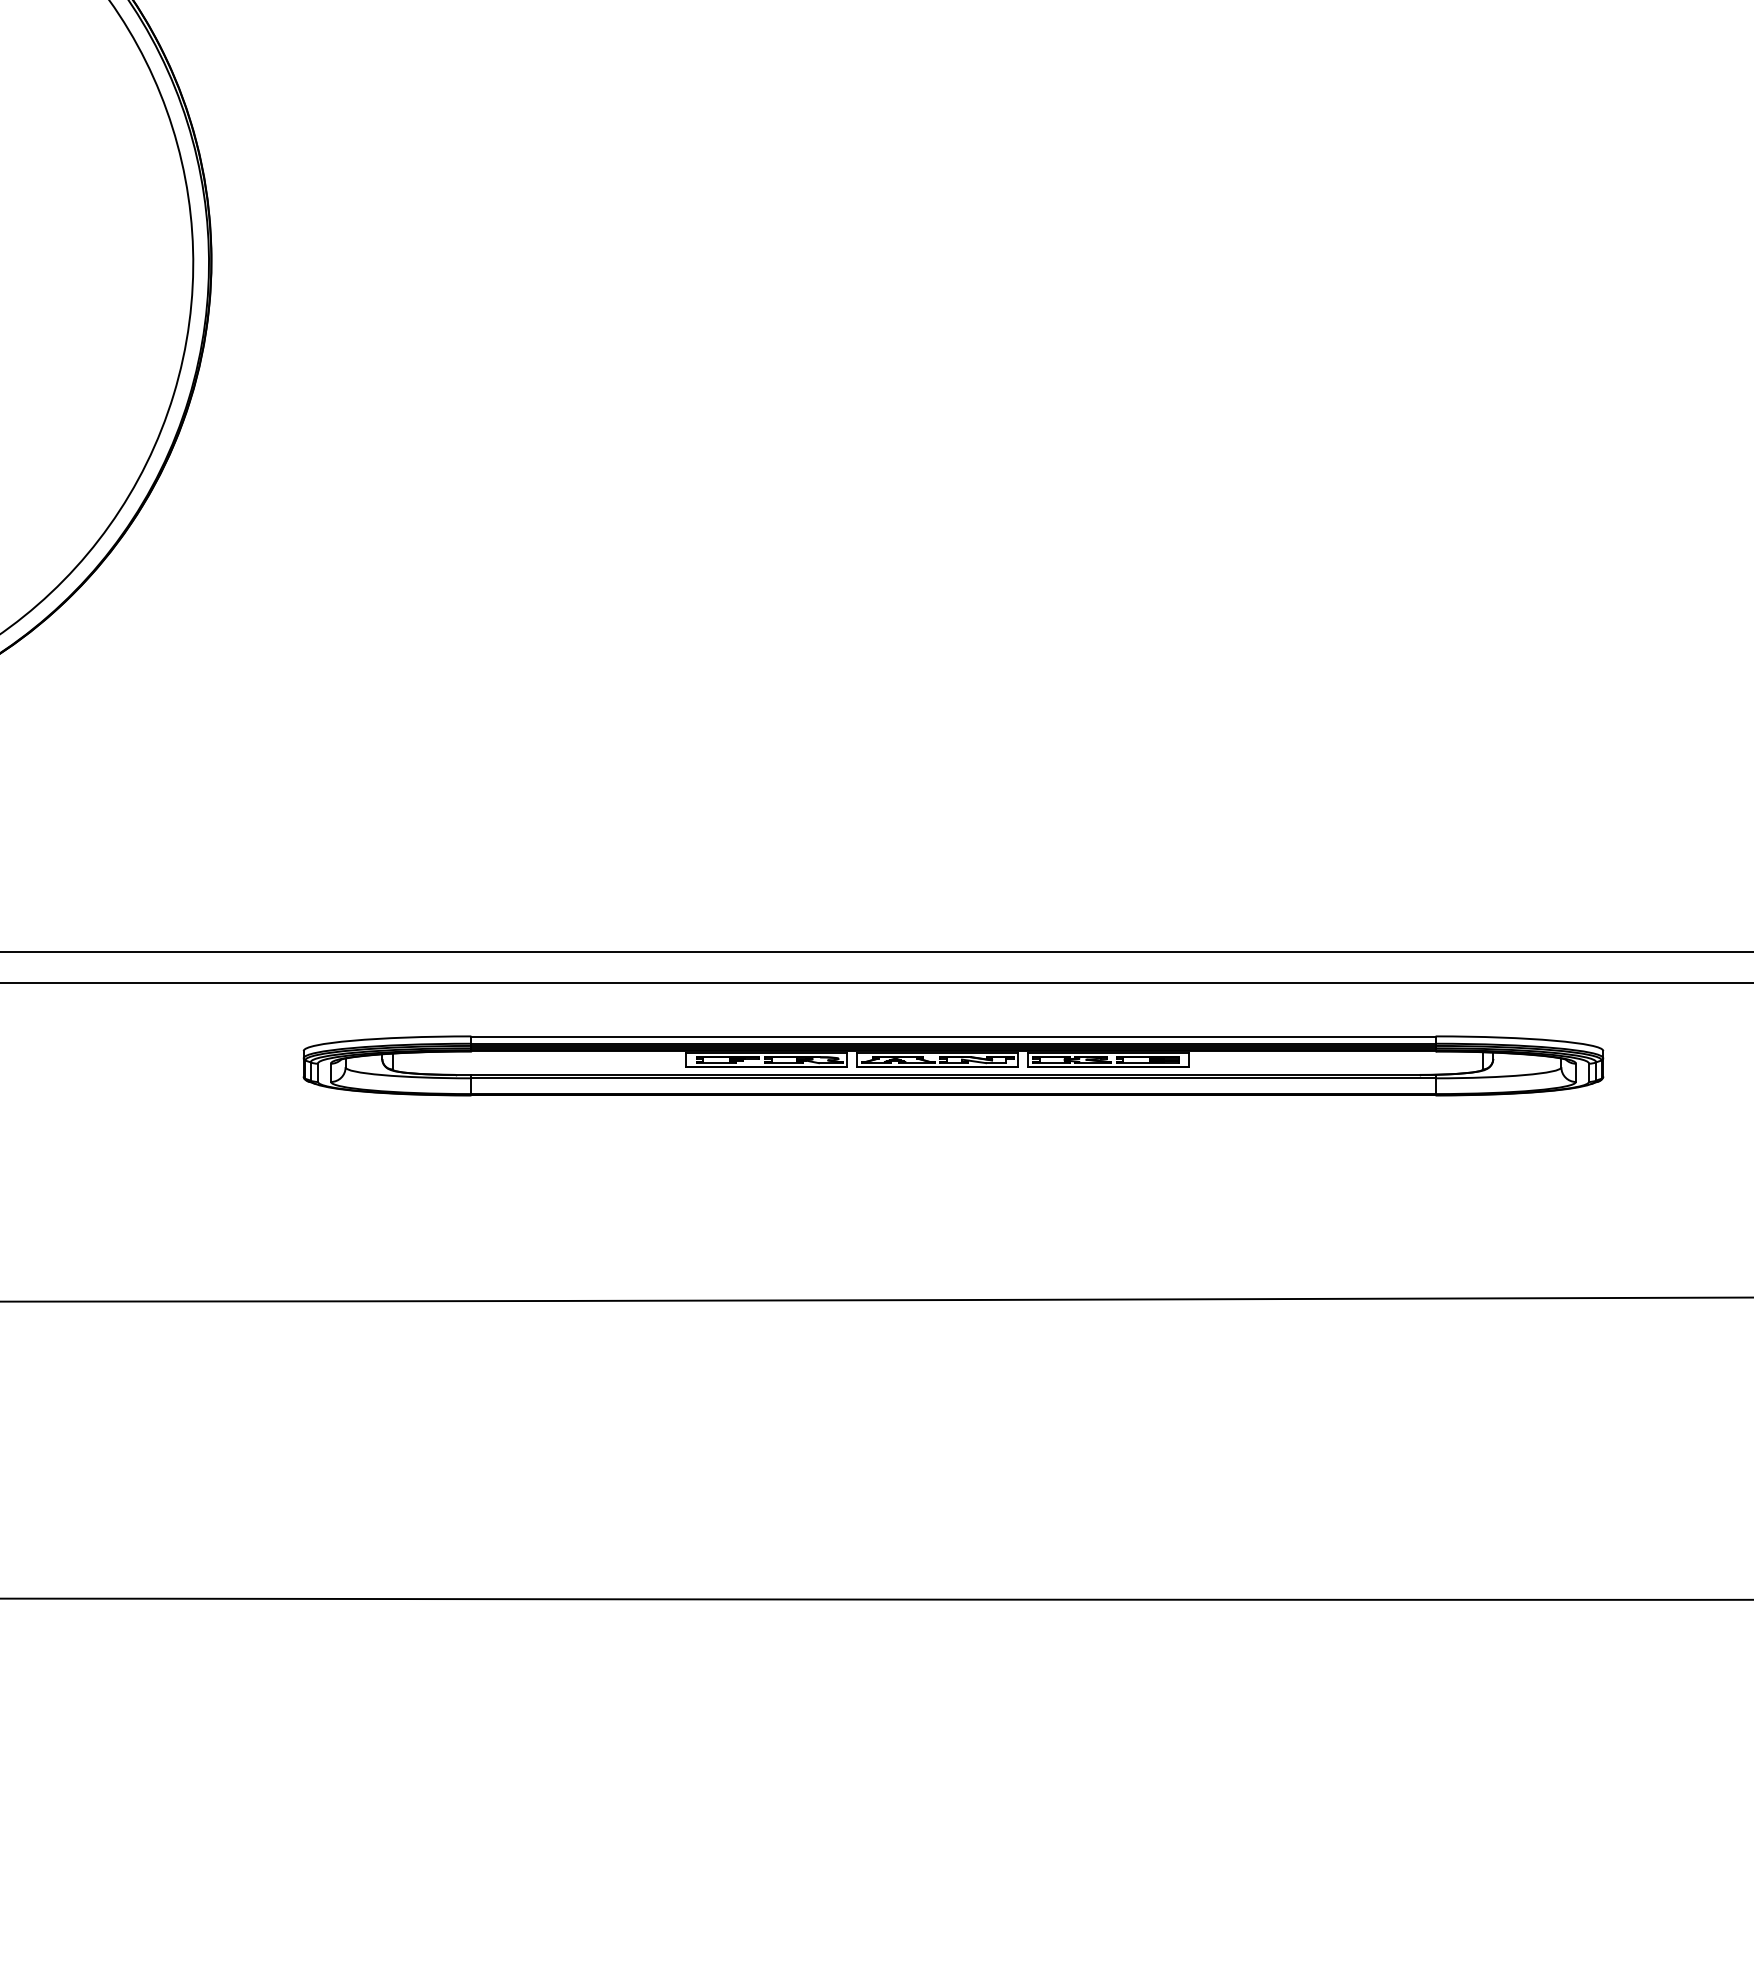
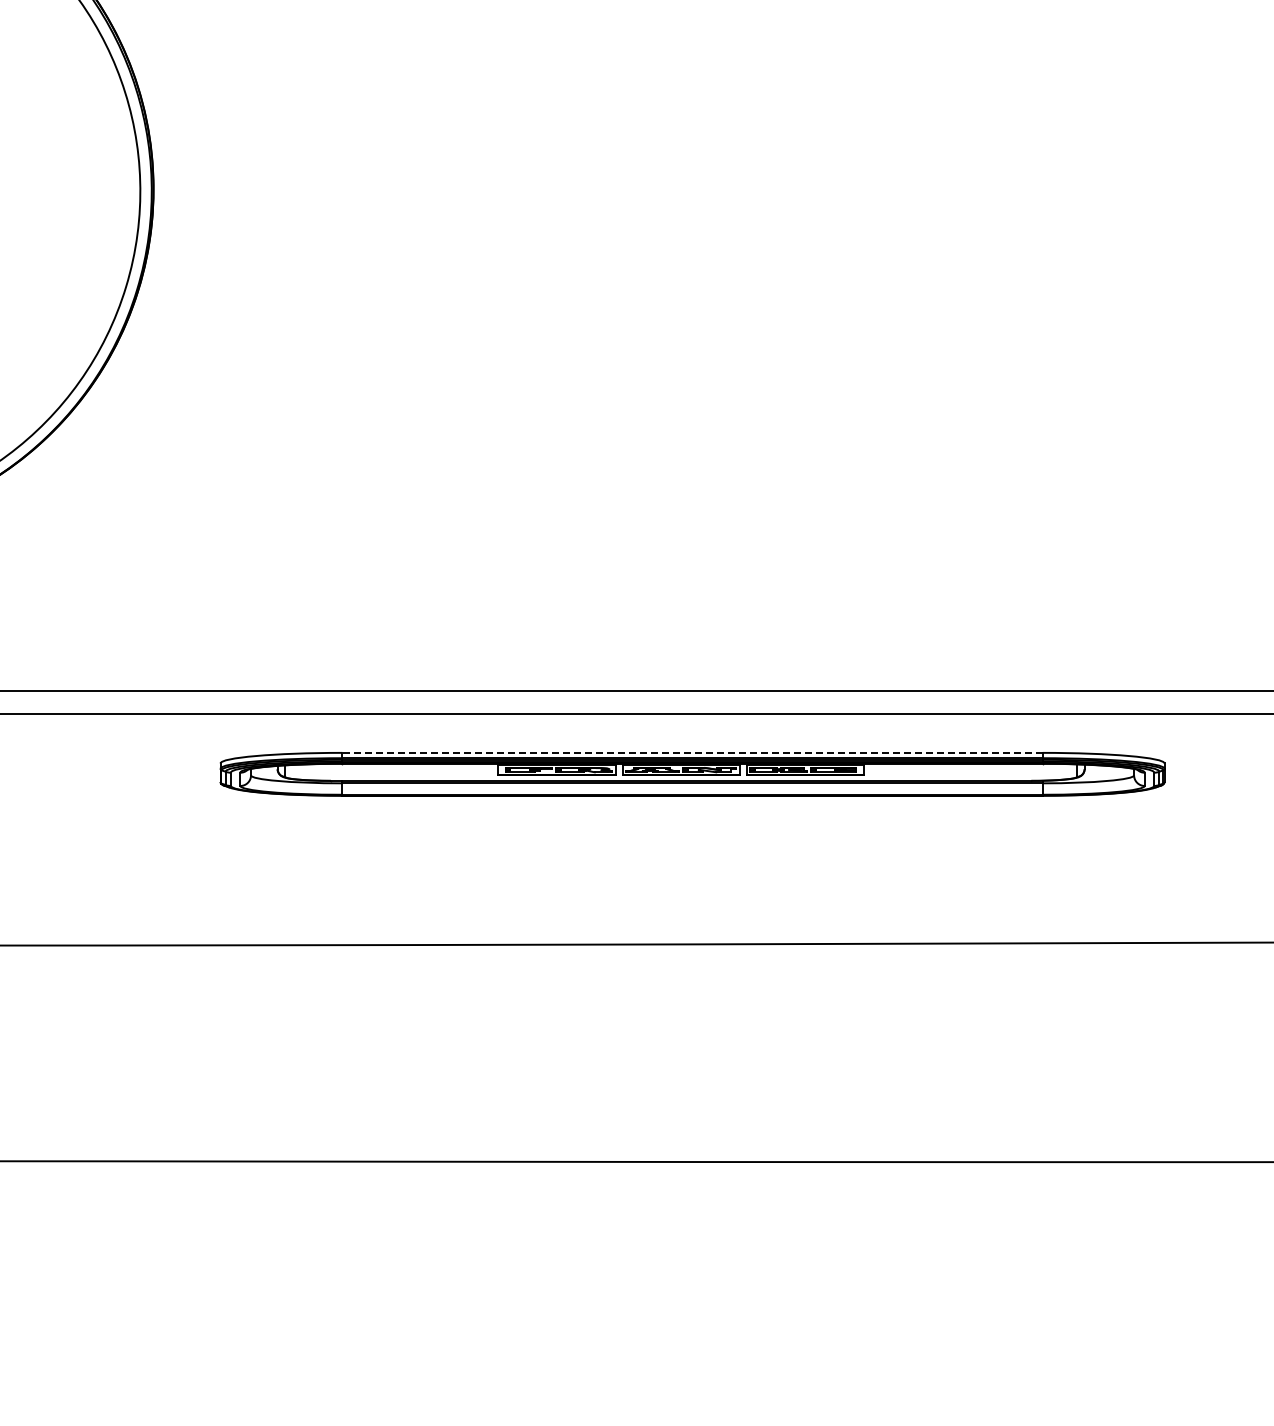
line: (953, 1035) -> (692, 752), solid -> dashed

